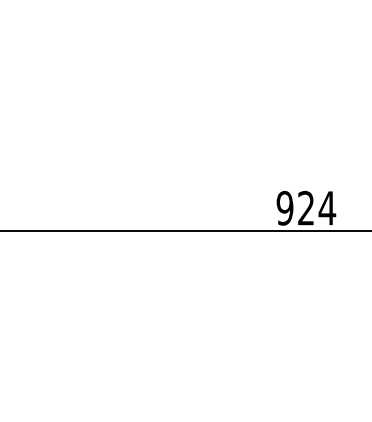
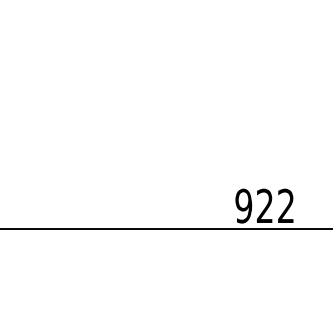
text: (327, 207) -> (286, 205), 924 -> 922

